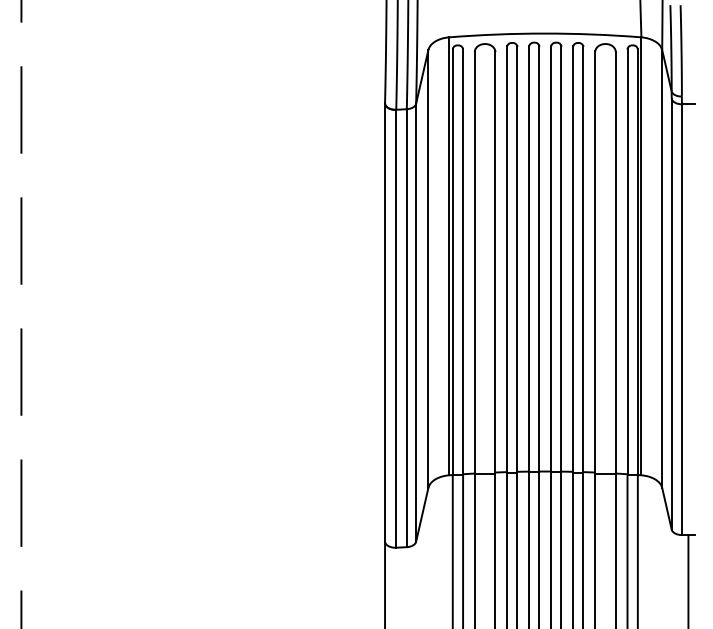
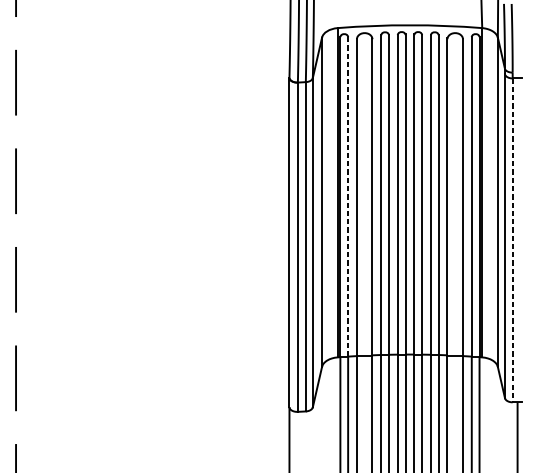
line: (463, 262) -> (348, 197), solid -> dashed
line: (681, 320) -> (512, 241), solid -> dashed

